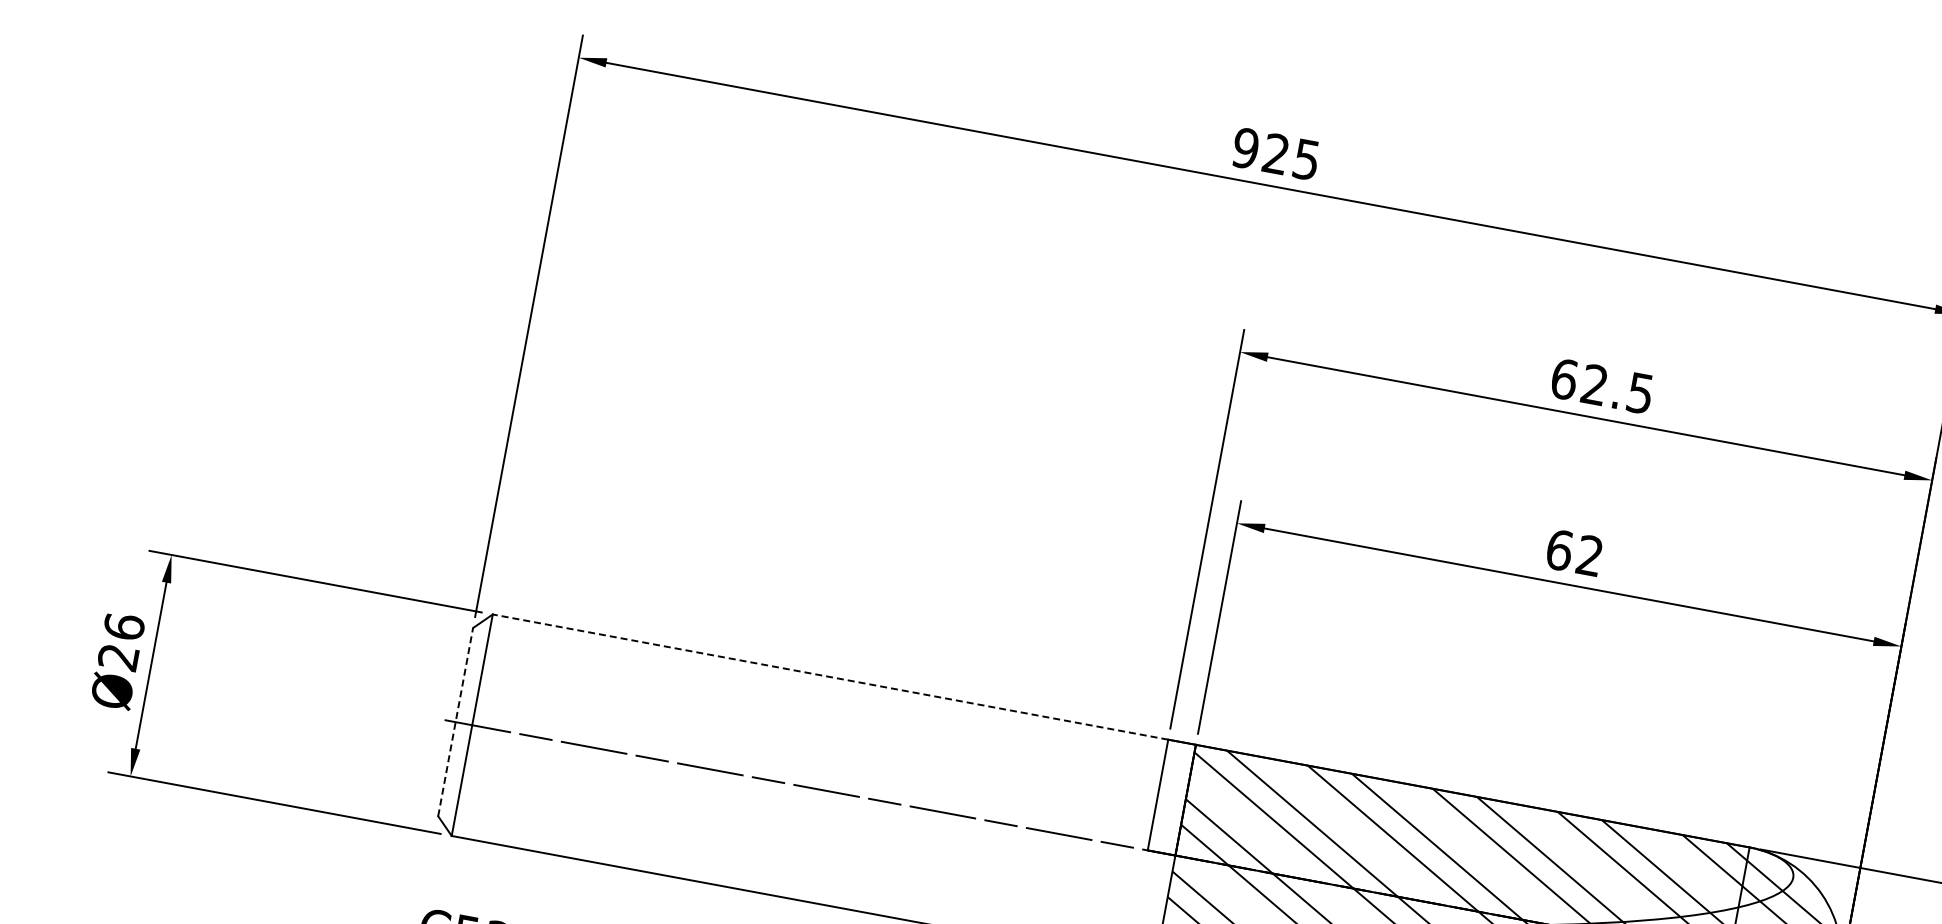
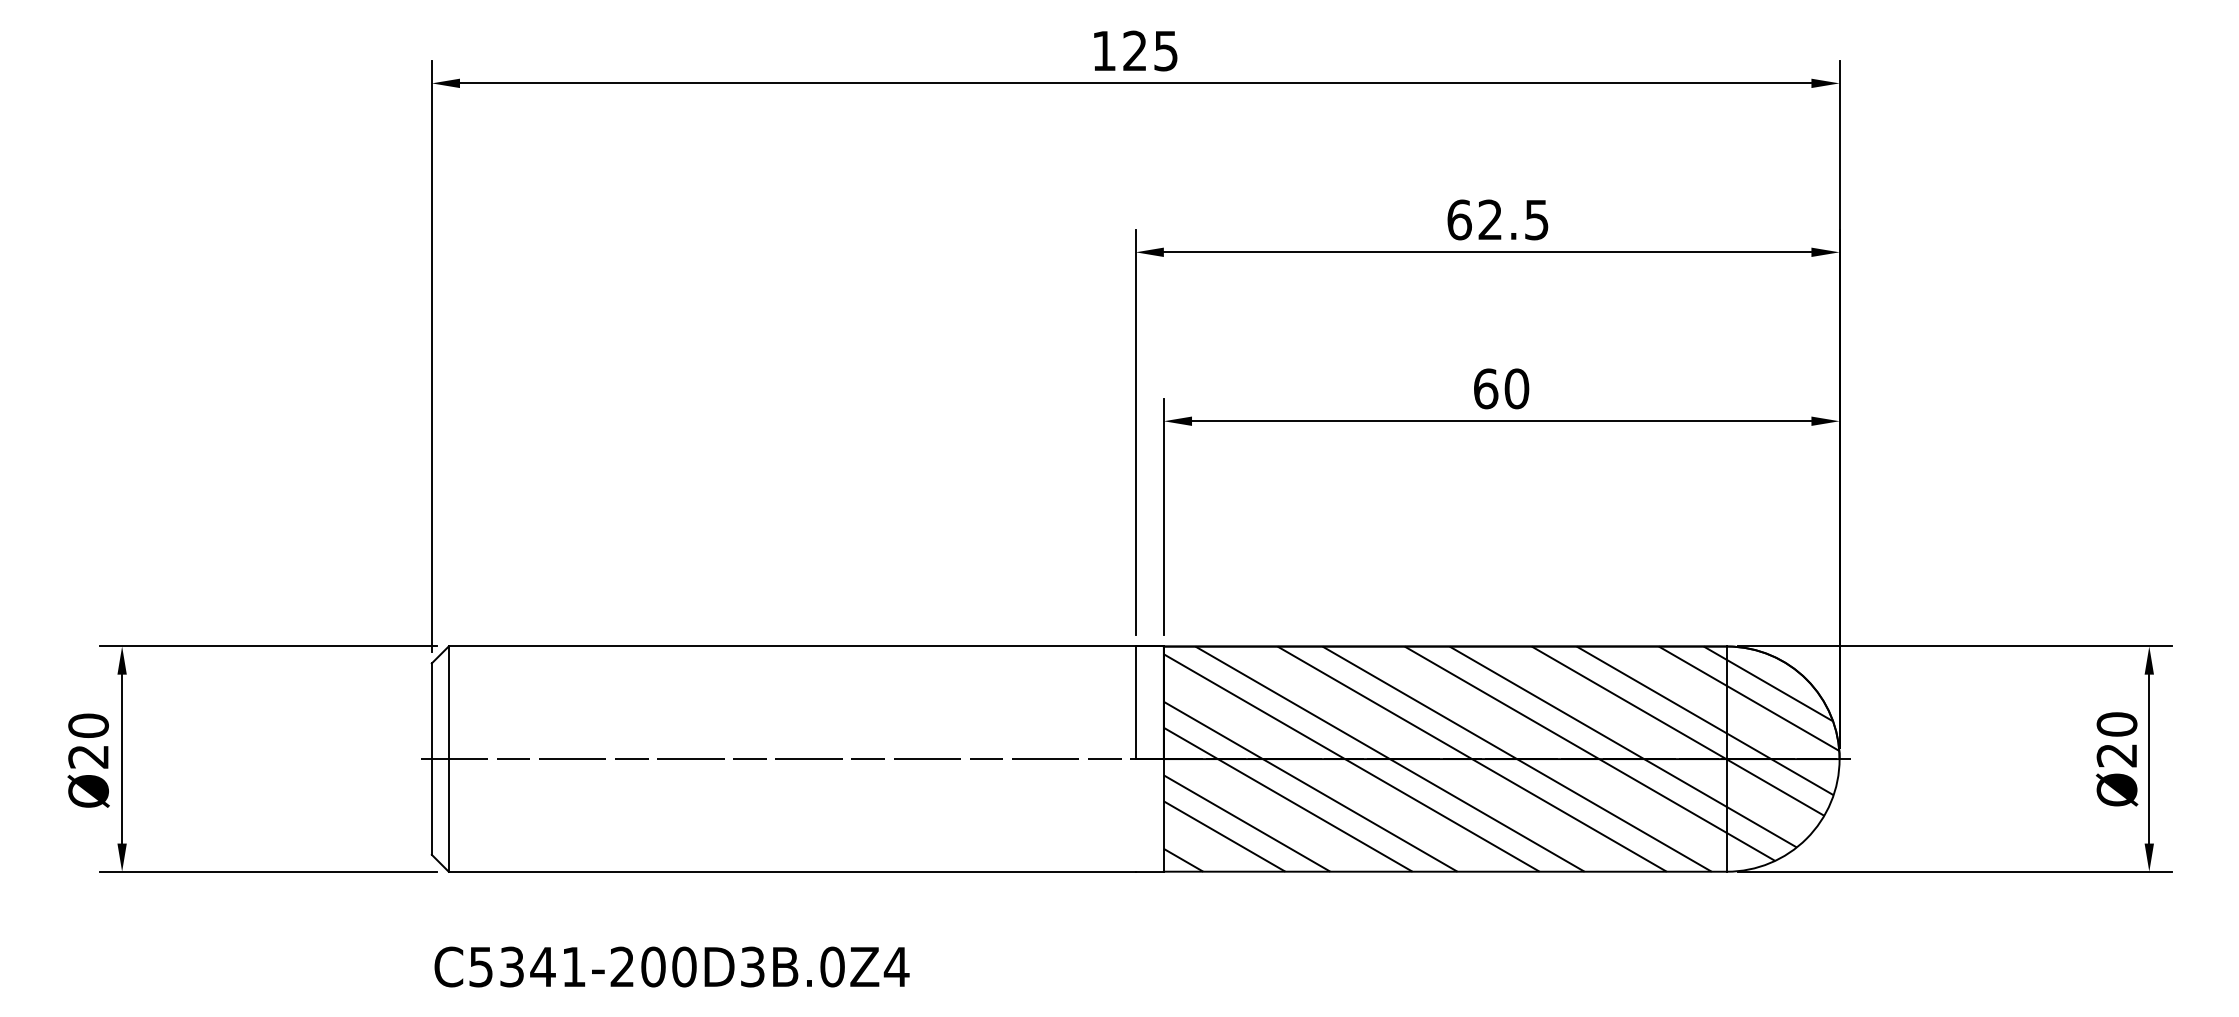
text: (1246, 147) -> (1104, 50), 925 -> 125
text: (1589, 555) -> (1516, 388), 62 -> 60
text: (124, 626) -> (88, 725), Ø26 -> Ø20
line: (829, 676) -> (791, 646), dashed -> solid
line: (455, 722) -> (431, 759), dashed -> solid

